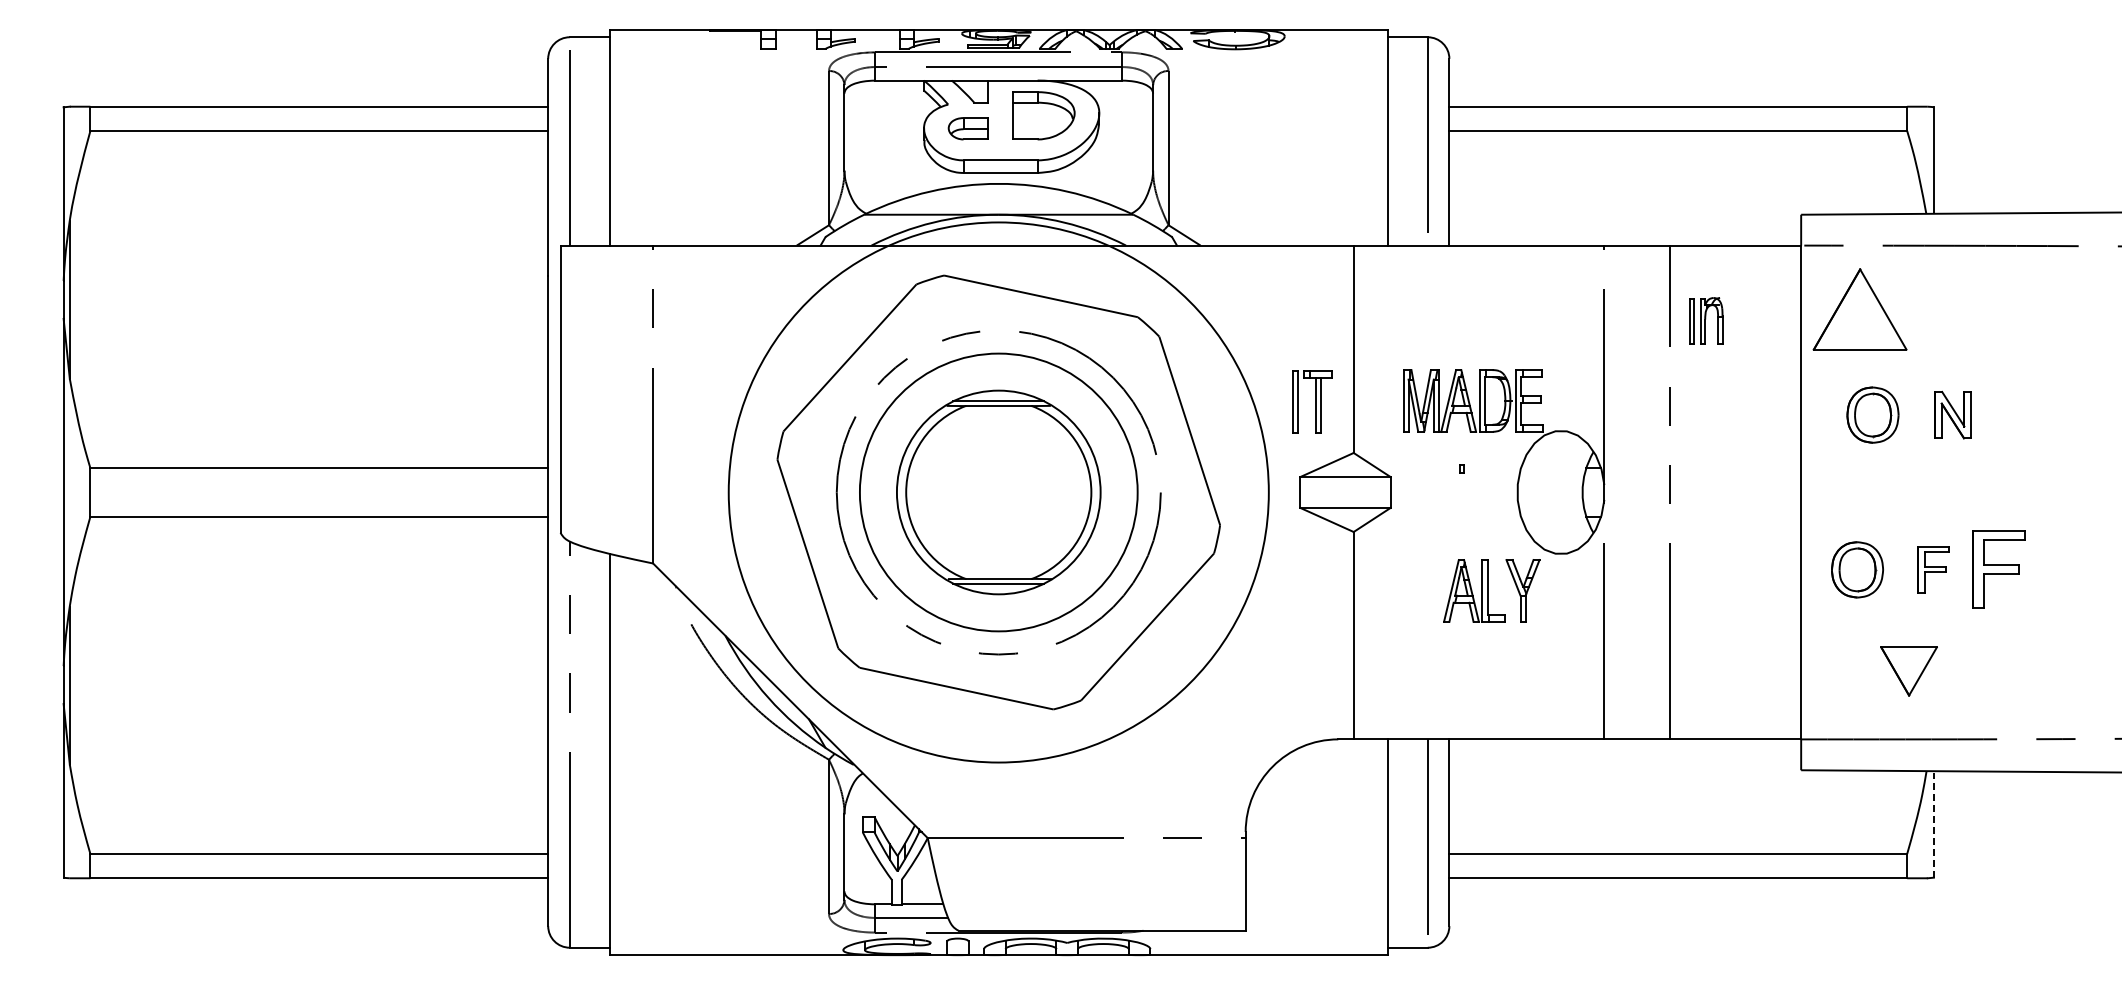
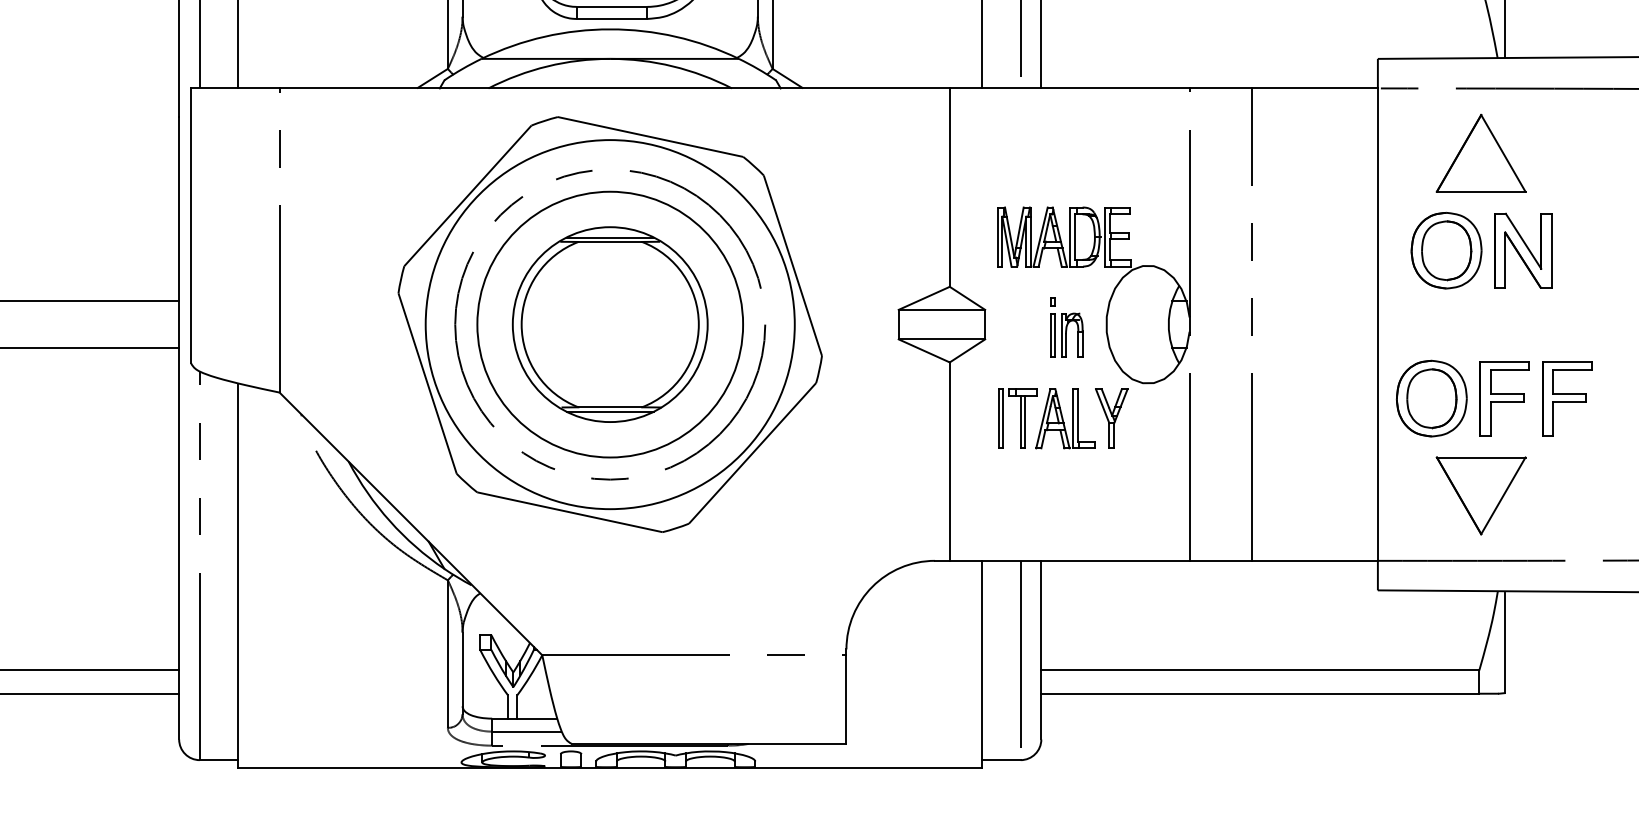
part: (1859, 309) -> (1480, 153), moved
part: (1706, 320) -> (1067, 335), moved
part: (1312, 401) -> (1017, 418), moved
part: (1872, 414) -> (1446, 250), size x1.43
part: (1952, 414) -> (1522, 250), size x1.67
circle: (998, 492) -> (609, 324), size x0.71
part: (1857, 569) -> (1431, 398), size x1.43
part: (1933, 569) -> (1504, 398), size x1.67
part: (1908, 671) -> (1480, 495), size x1.67
line: (1933, 825) -> (1504, 643), dashed -> solid

